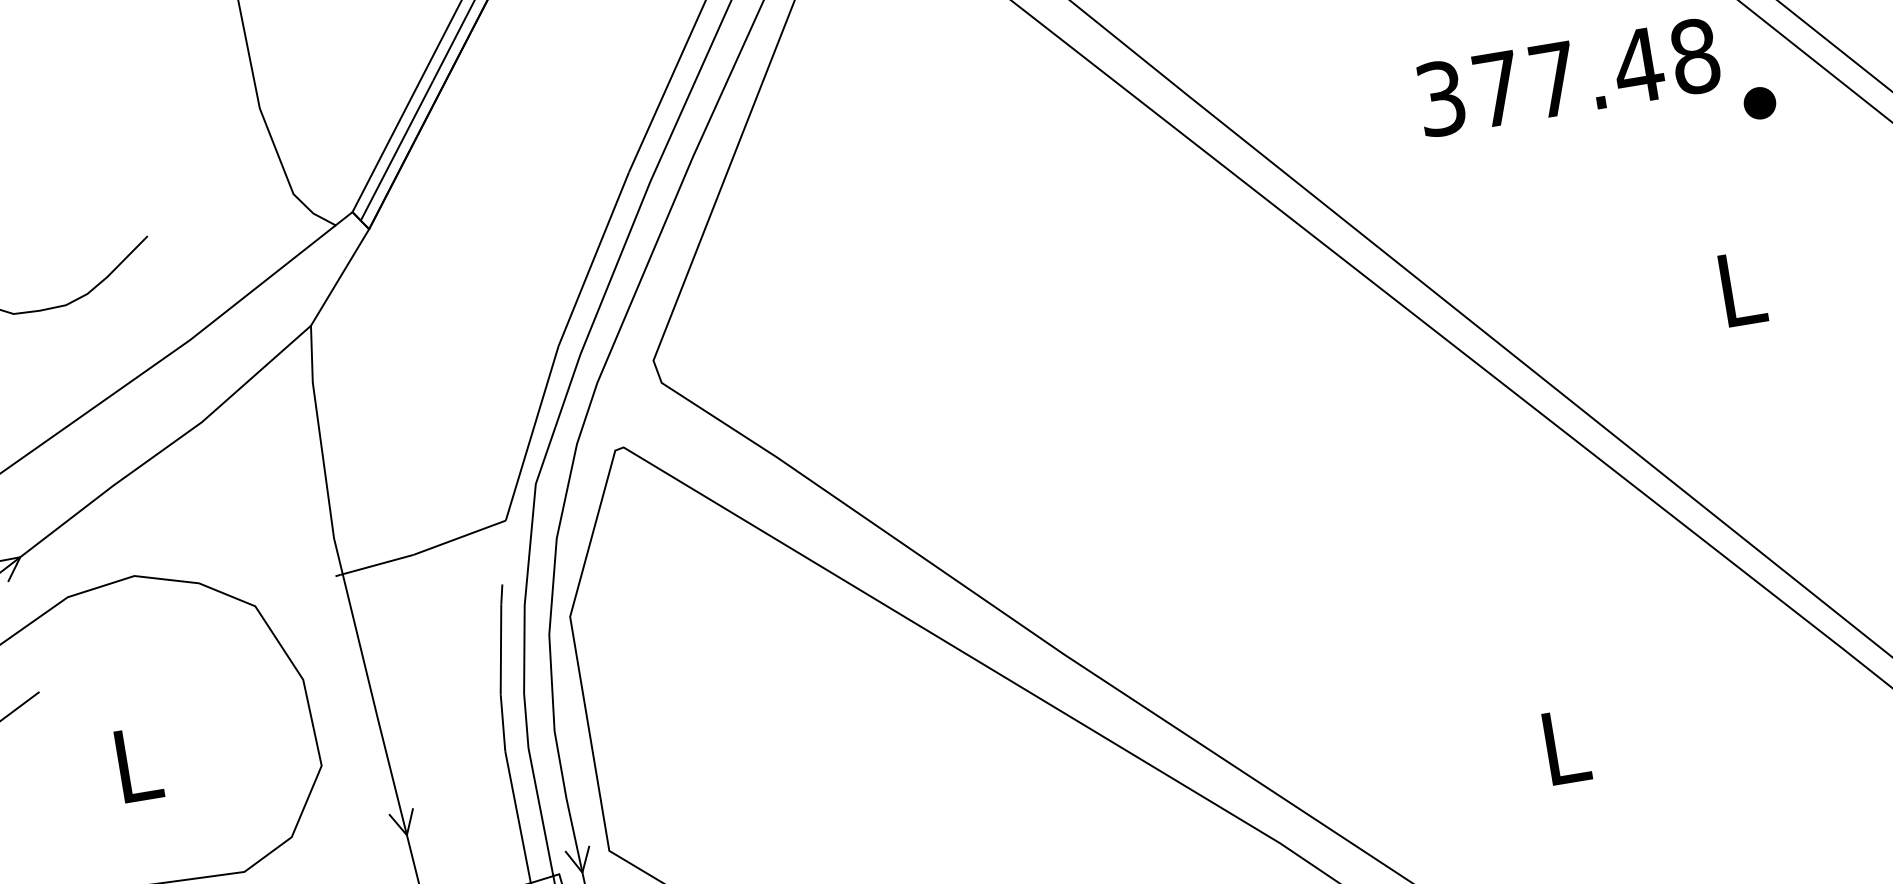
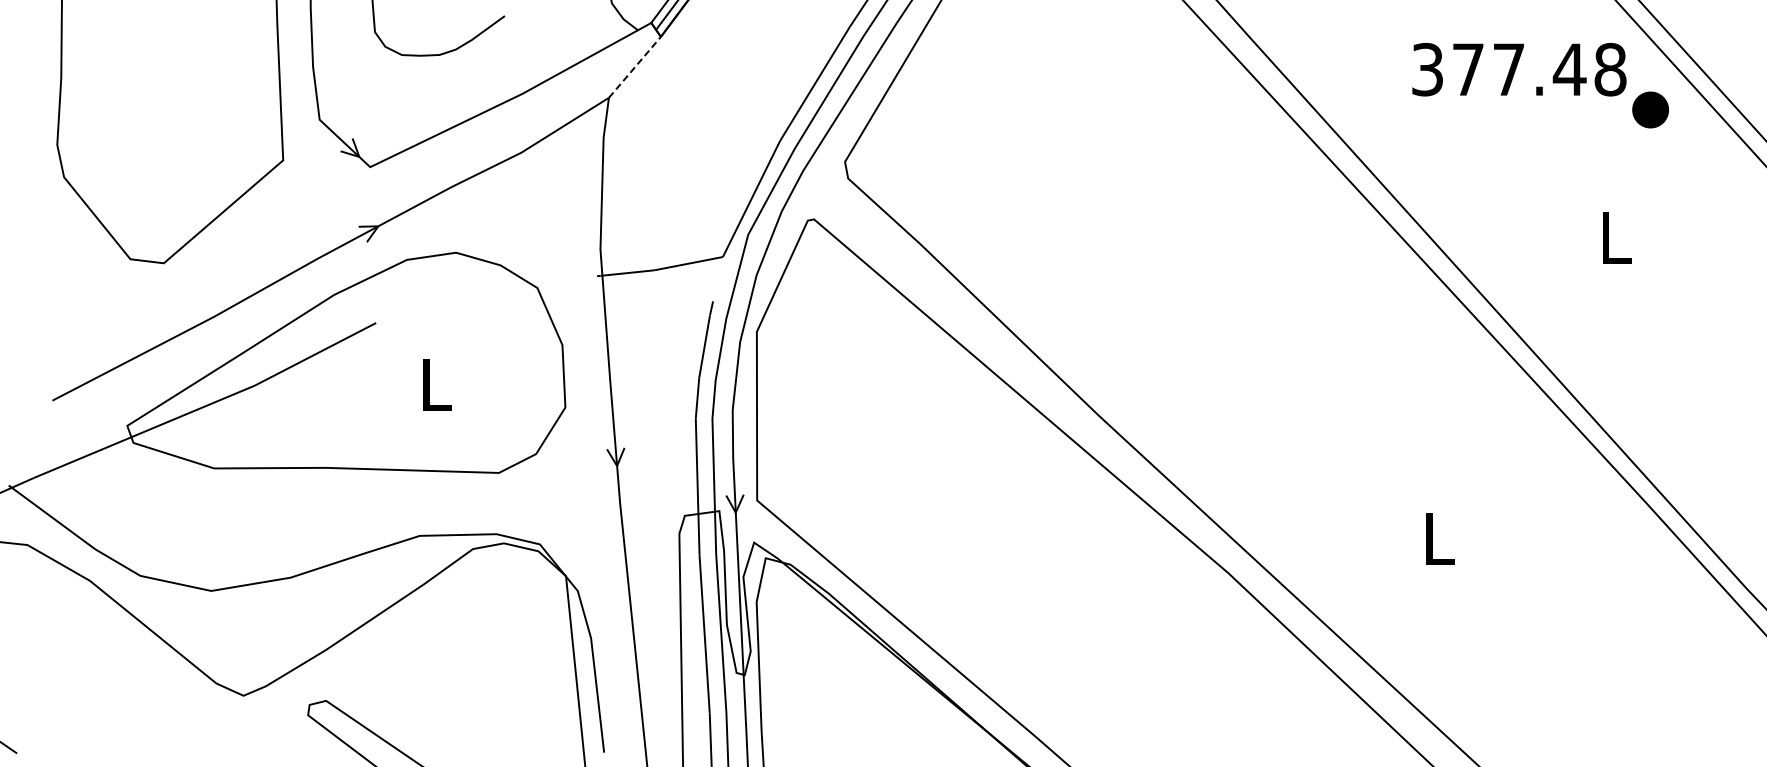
part: (1759, 102) -> (1650, 109), size x1.6
line: (340, 276) -> (635, 66), solid -> dashed

